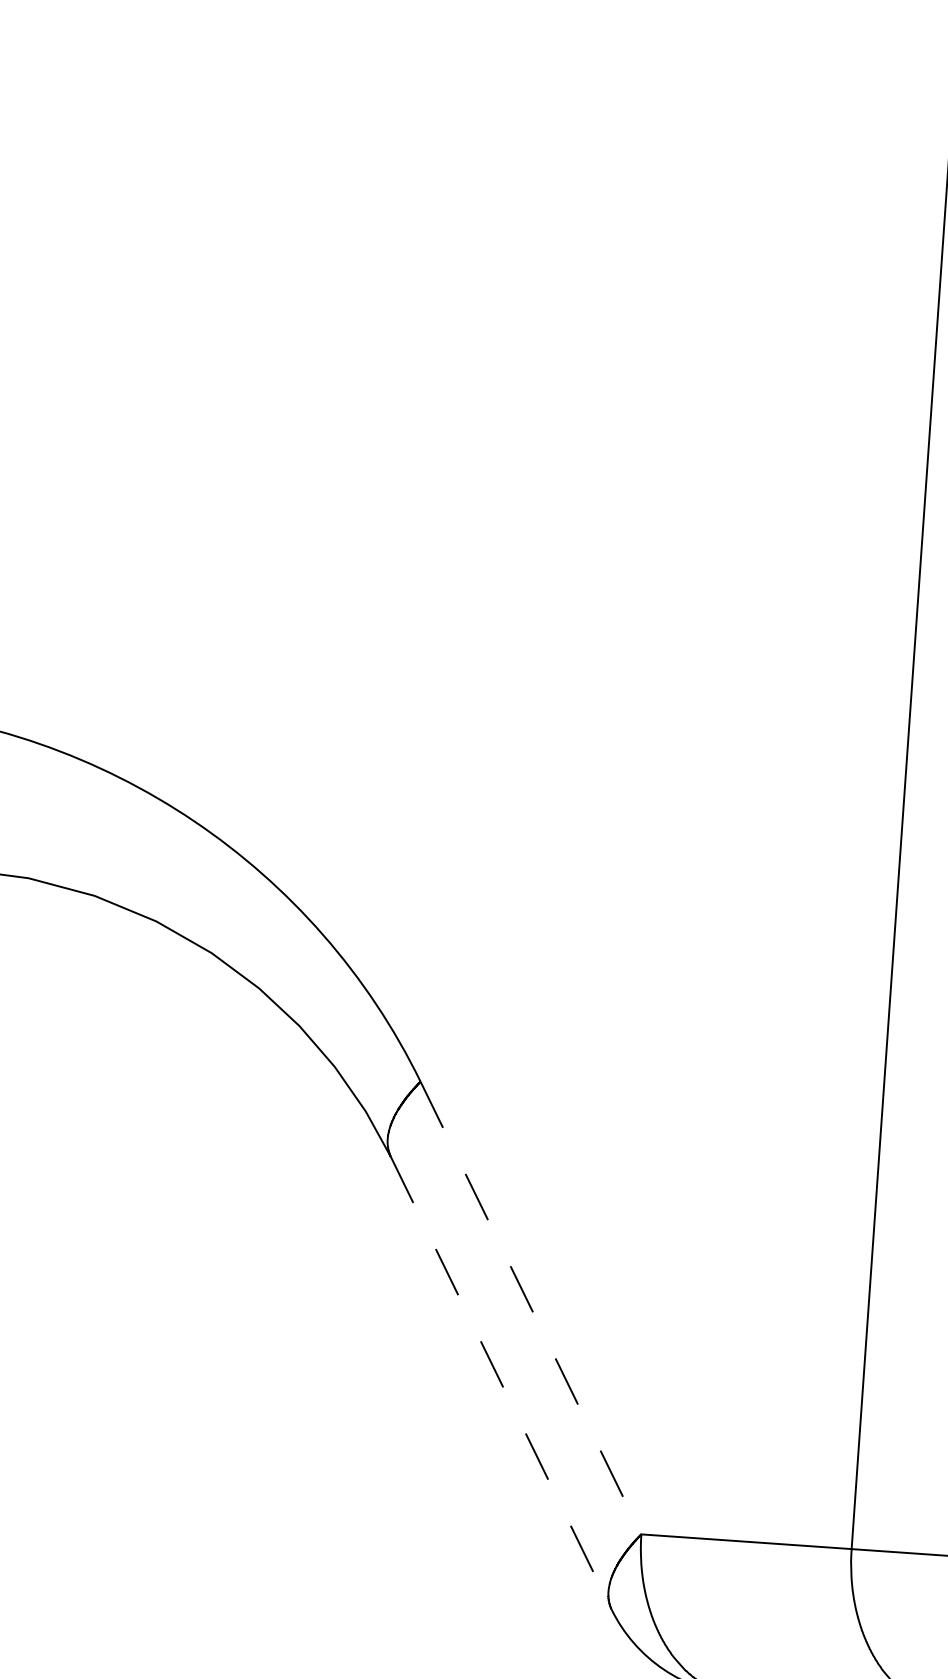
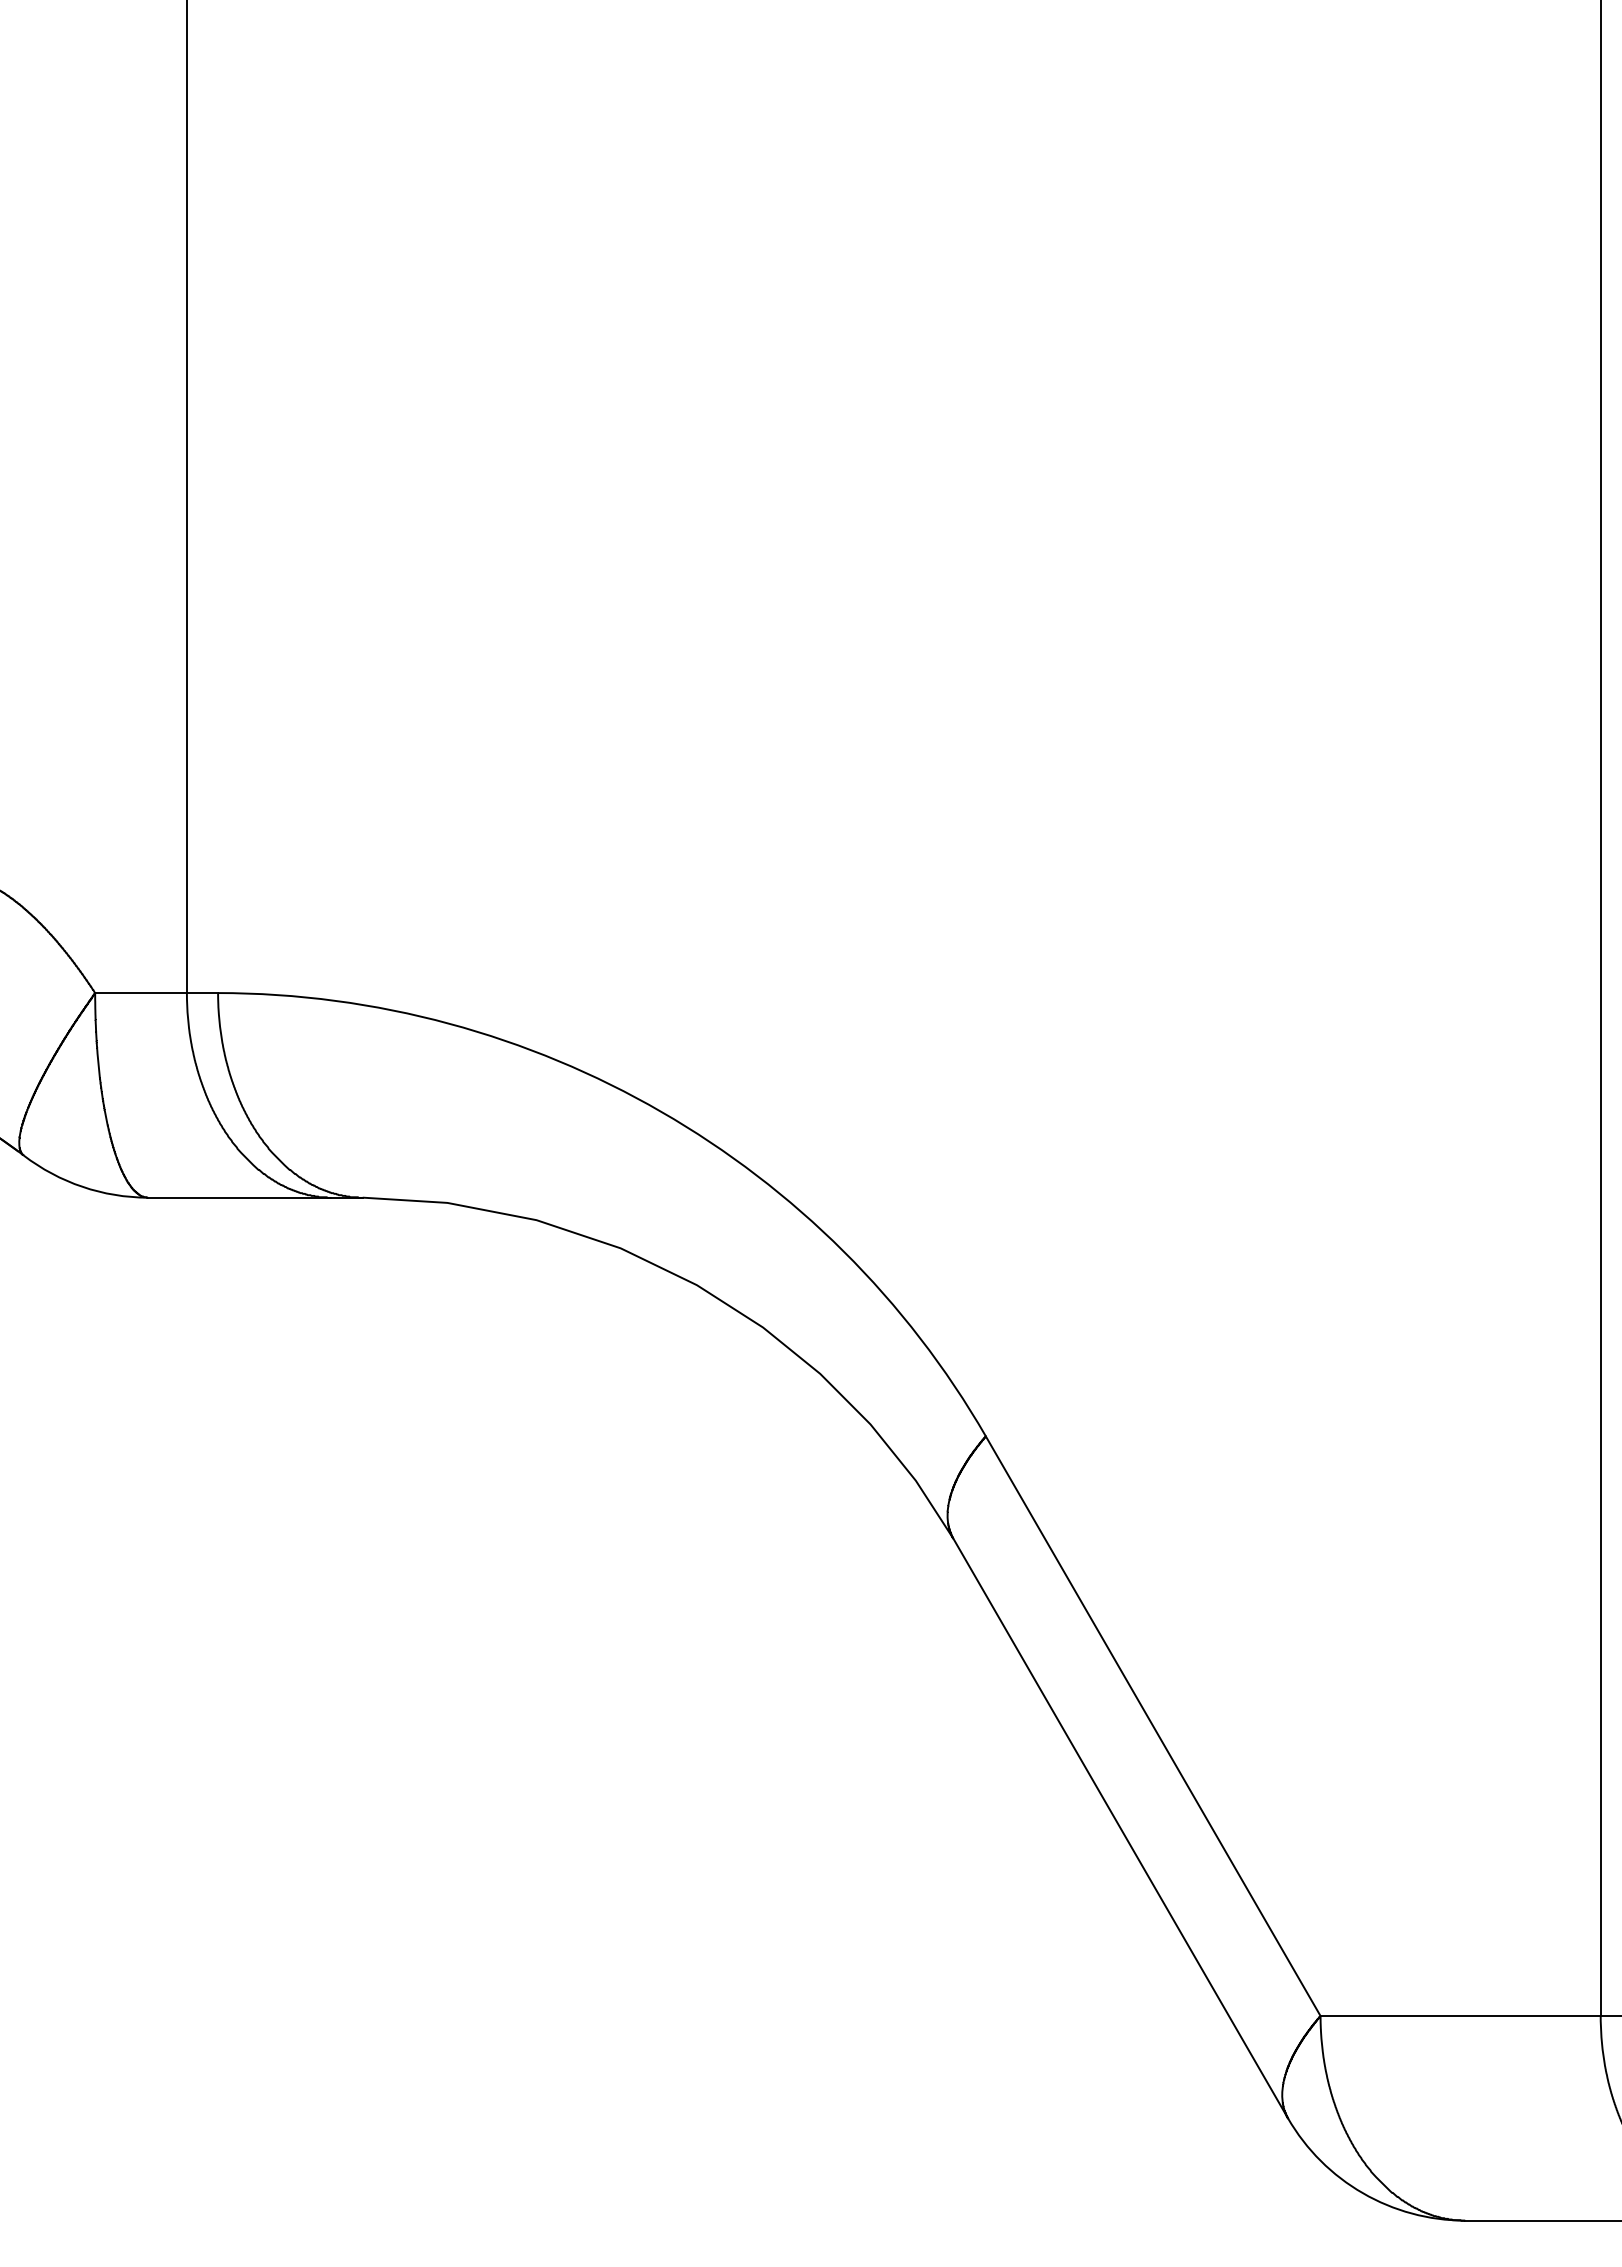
line: (531, 1308) -> (1153, 1726), dashed -> solid
line: (501, 1383) -> (1120, 1828), dashed -> solid

